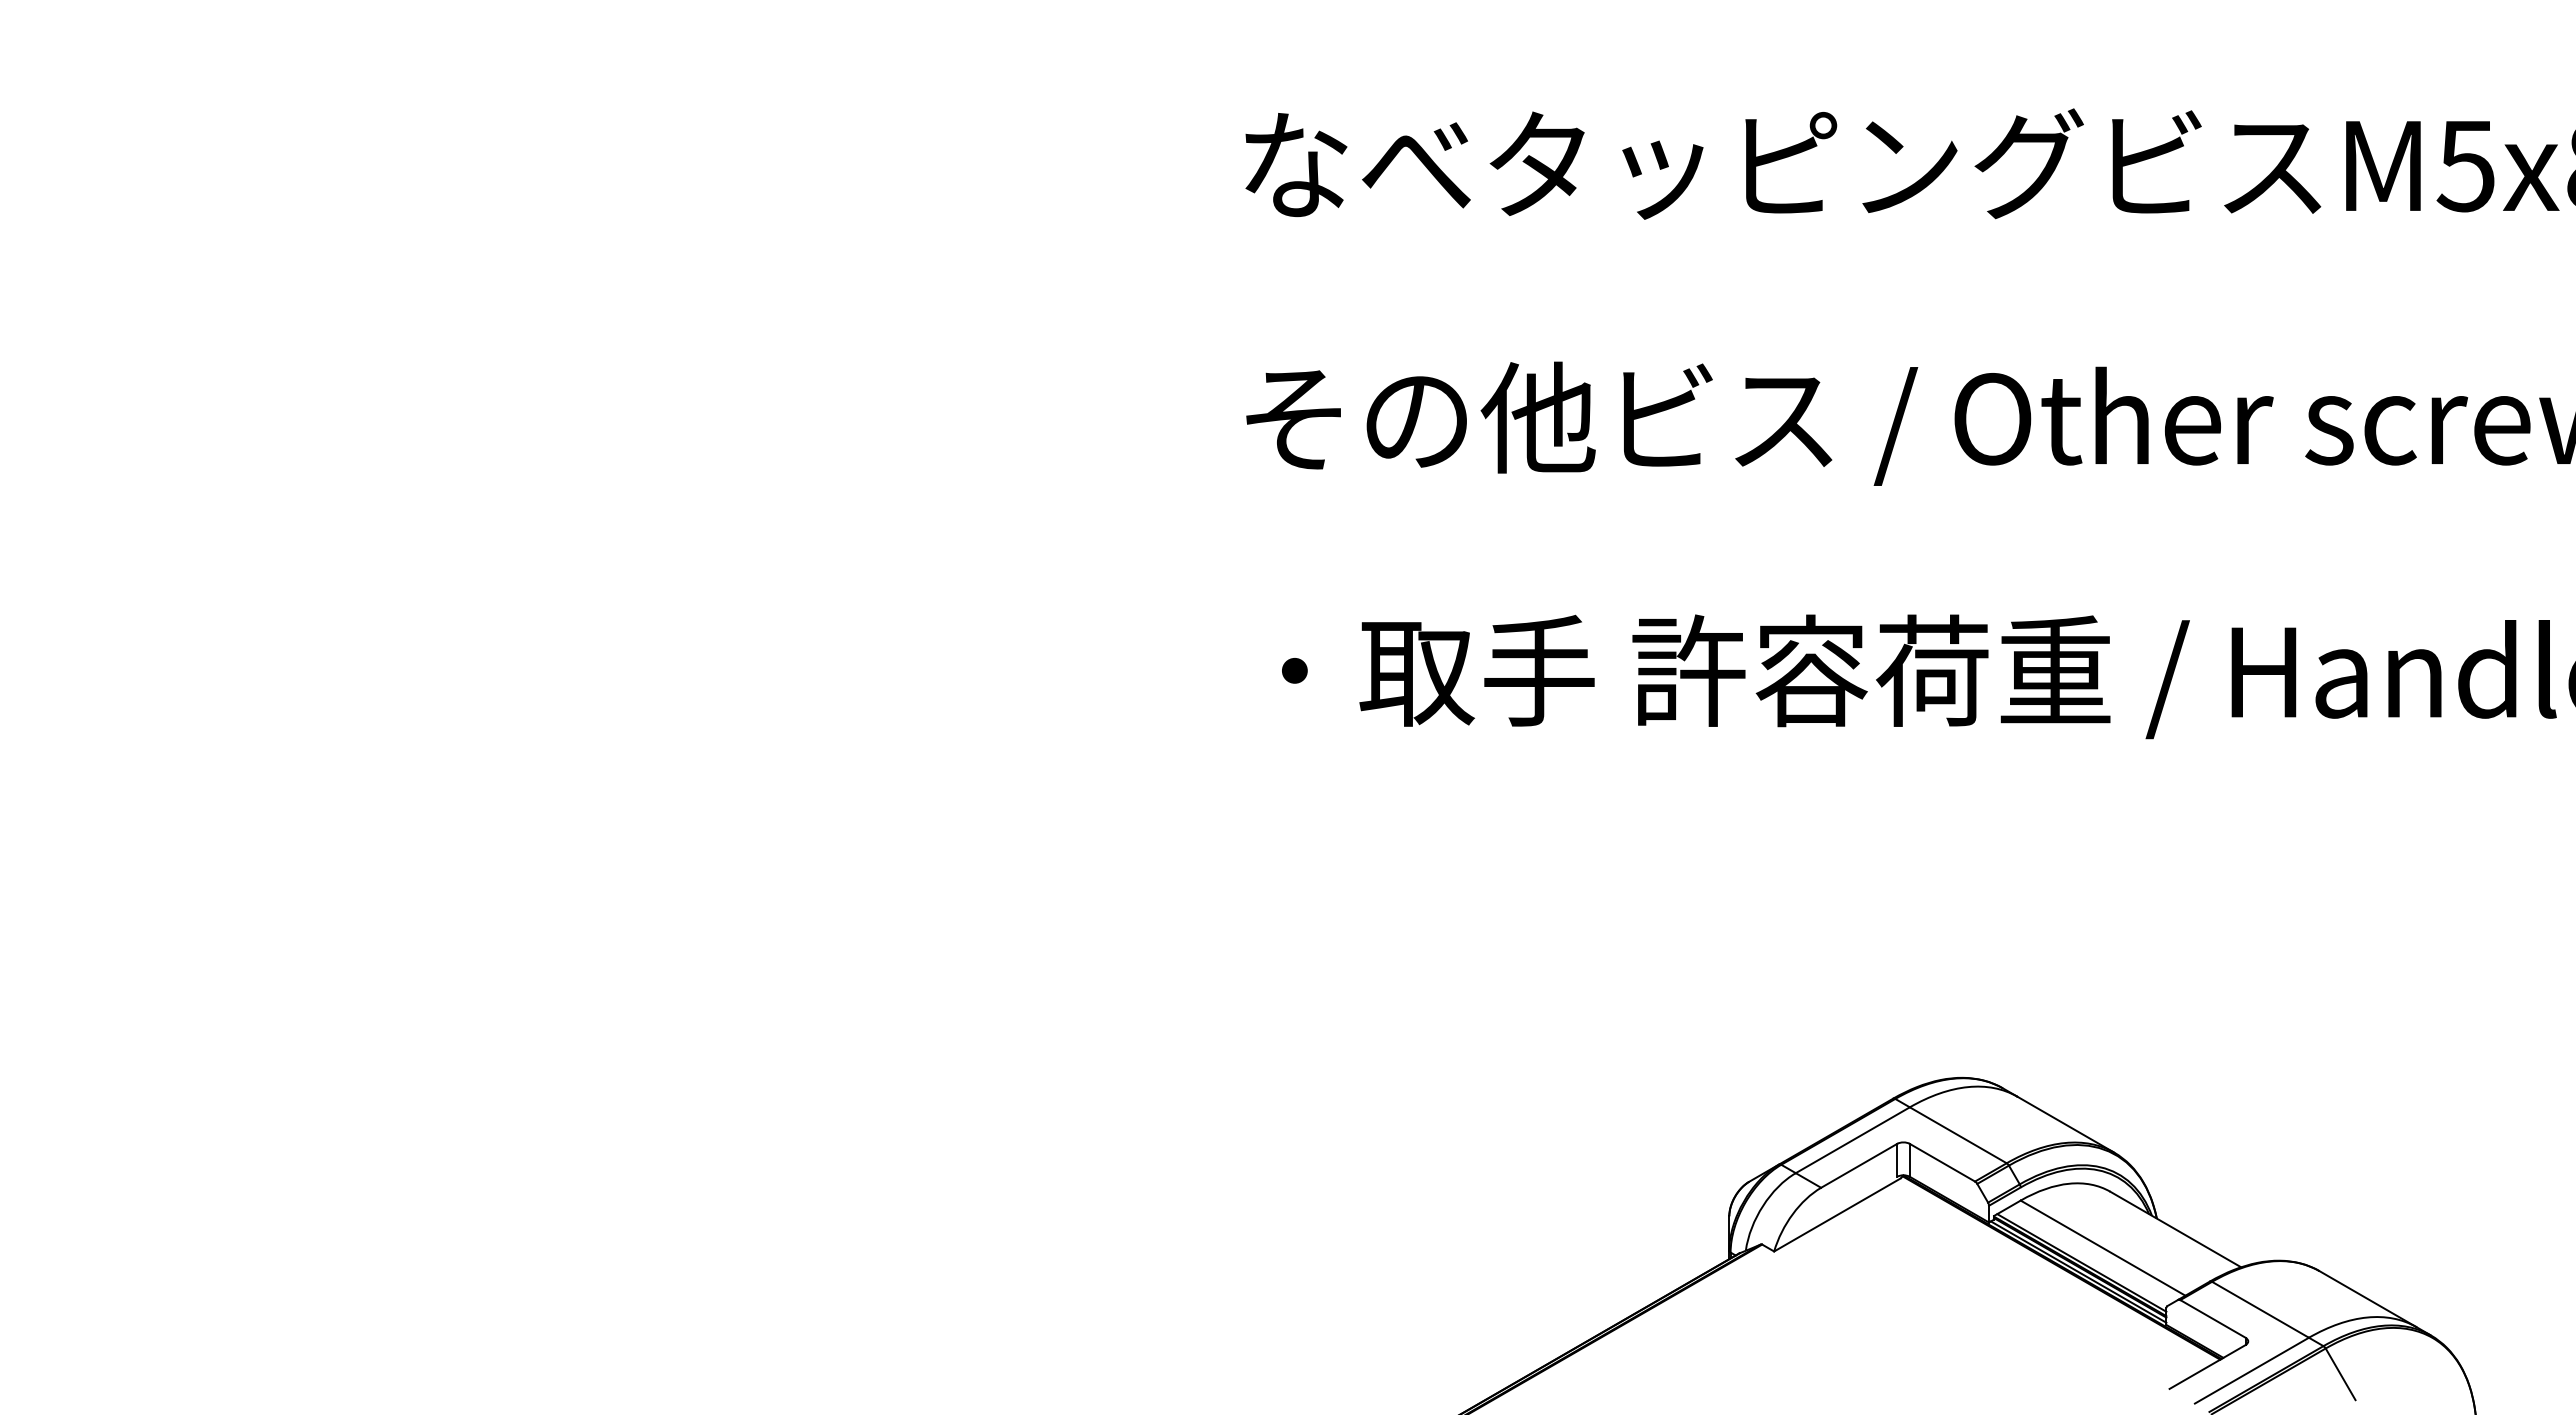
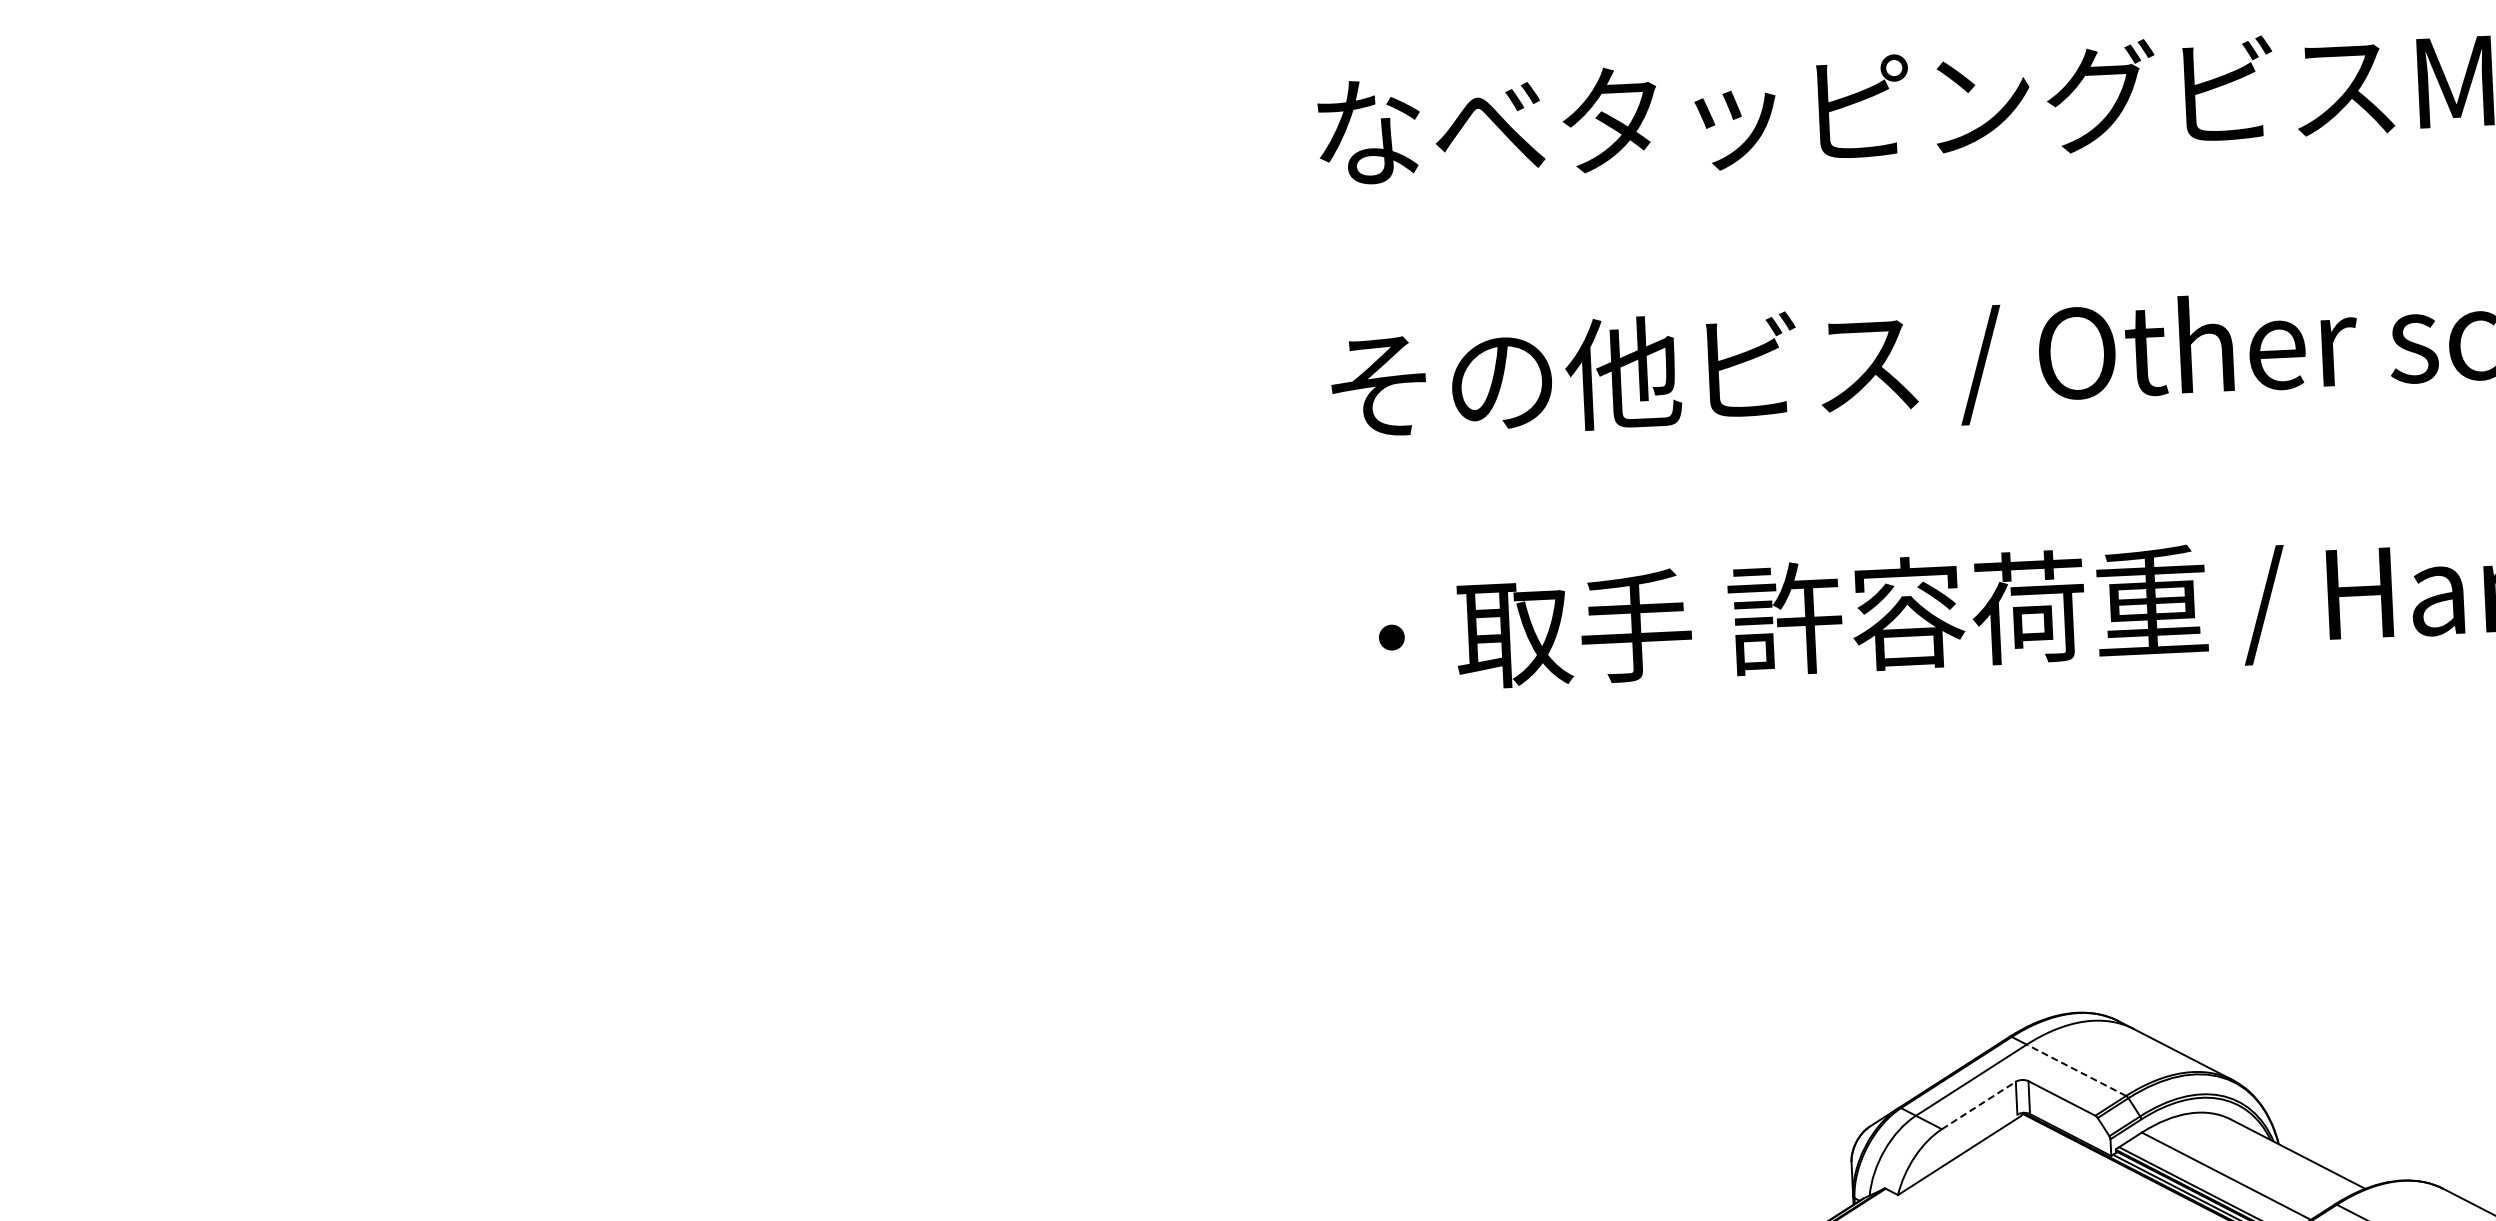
line: (1958, 1135) -> (2076, 1070), solid -> dashed
line: (1859, 1165) -> (1979, 1105), solid -> dashed

